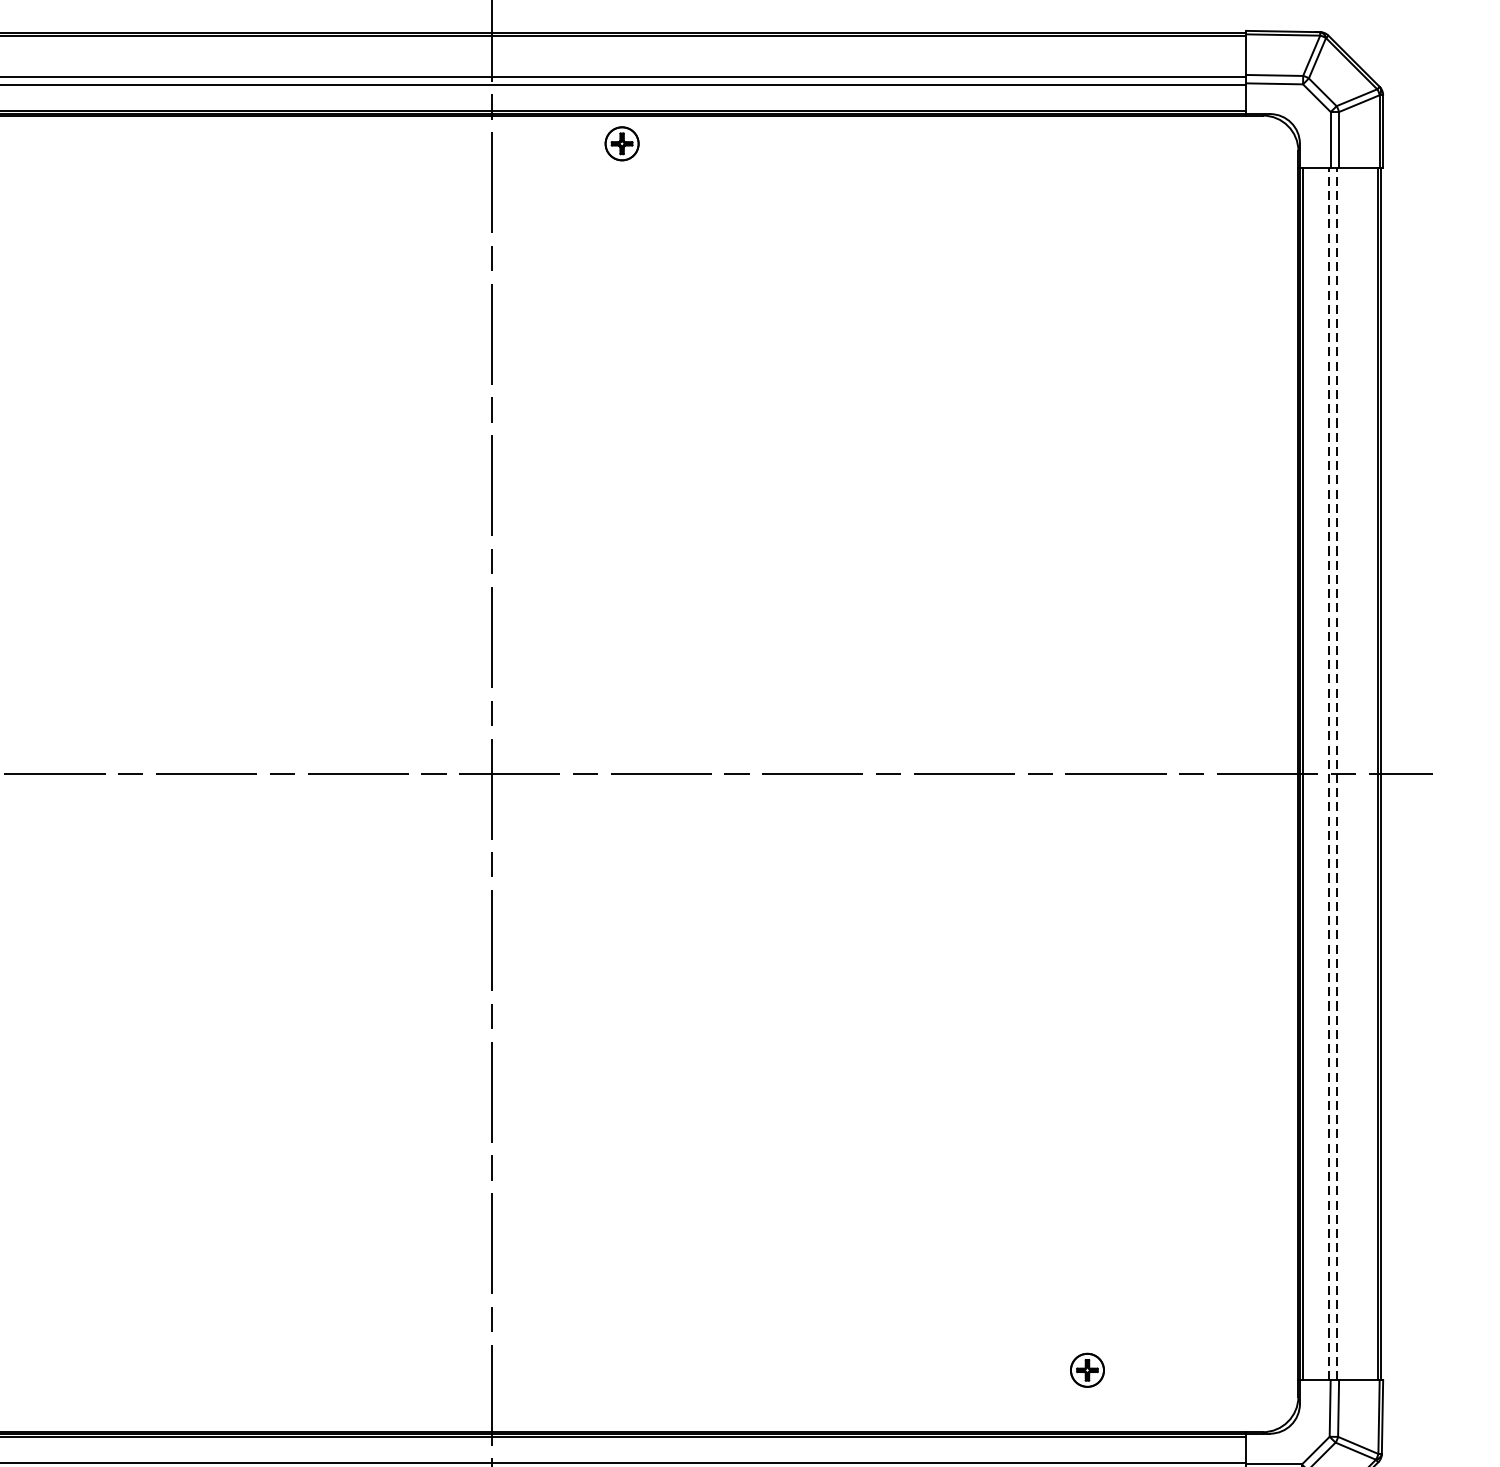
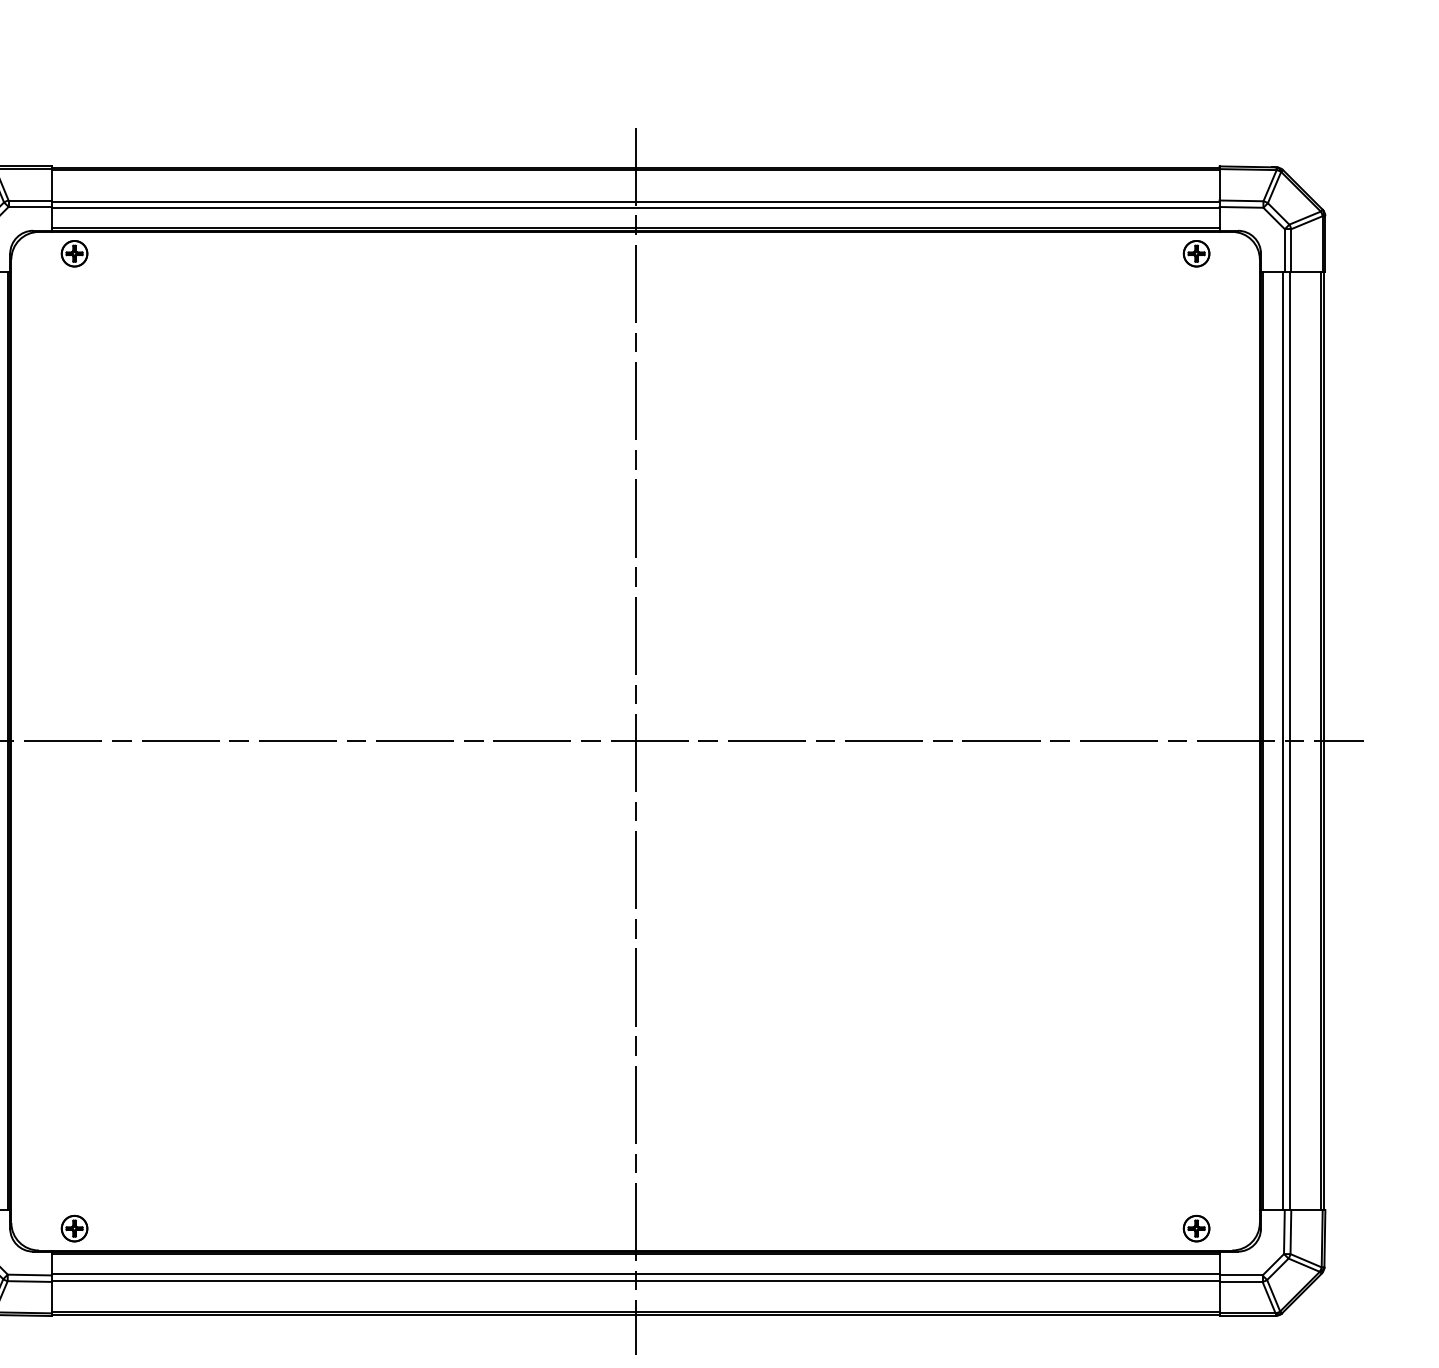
part: (621, 143) -> (1196, 253), moved
line: (1329, 772) -> (1283, 740), dashed -> solid
line: (1336, 772) -> (1289, 740), dashed -> solid
part: (1087, 1370) -> (1196, 1228), moved

